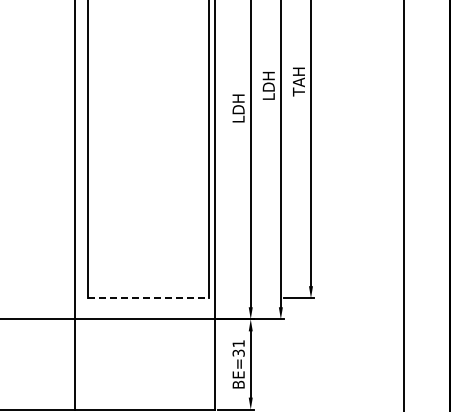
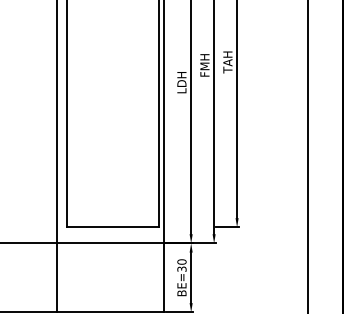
text: (268, 85) -> (204, 65), LDH -> FMH
line: (148, 298) -> (113, 227), dashed -> solid
text: (238, 343) -> (181, 261), BE=31 -> BE=30

